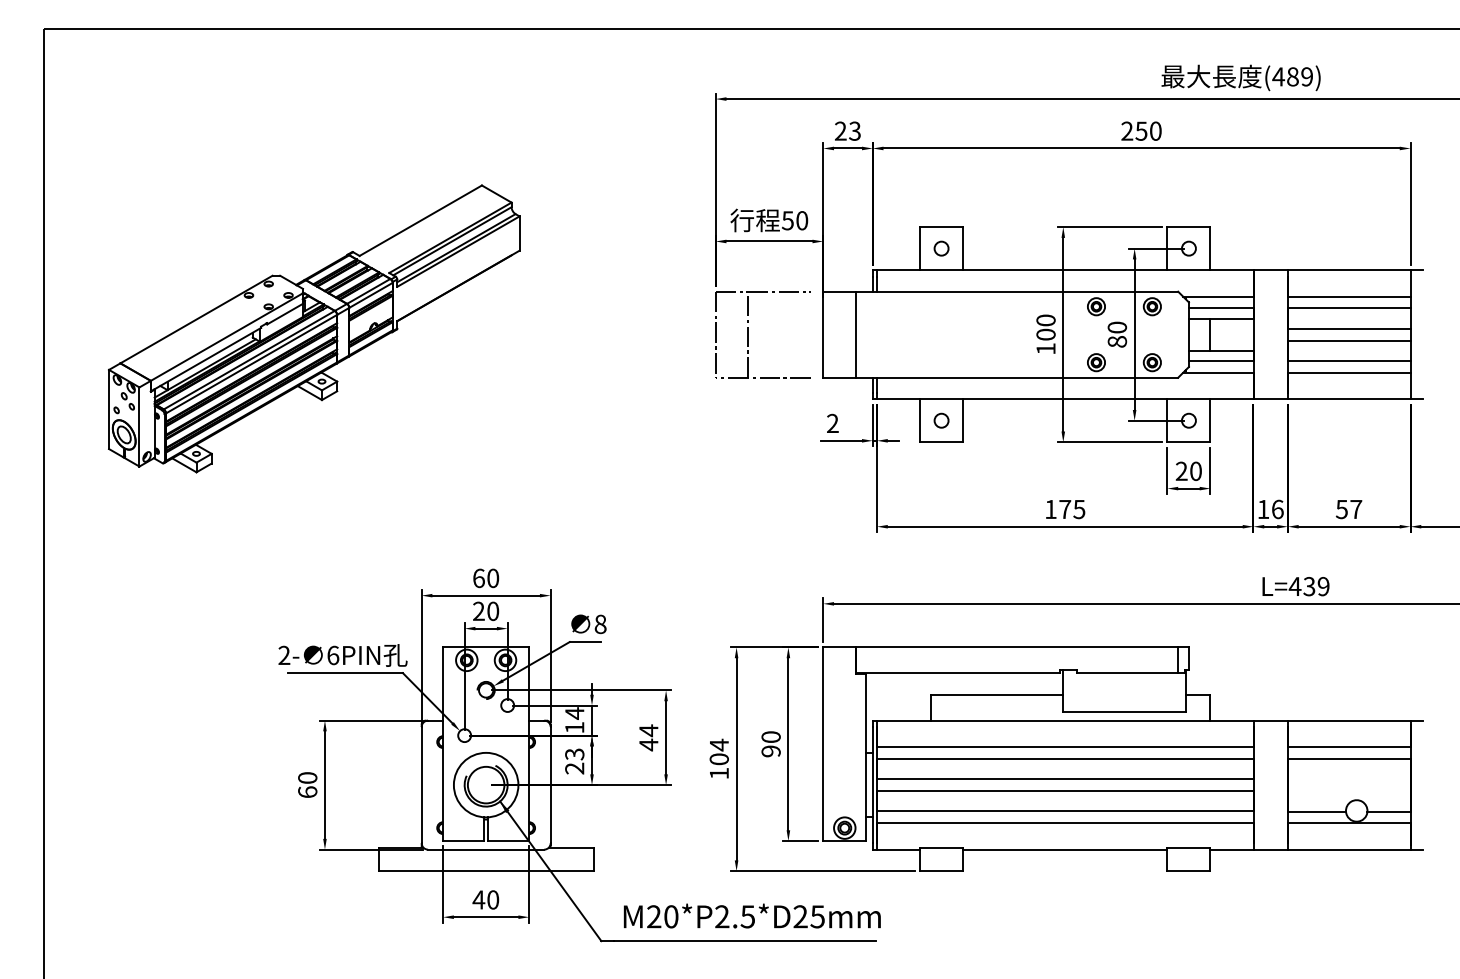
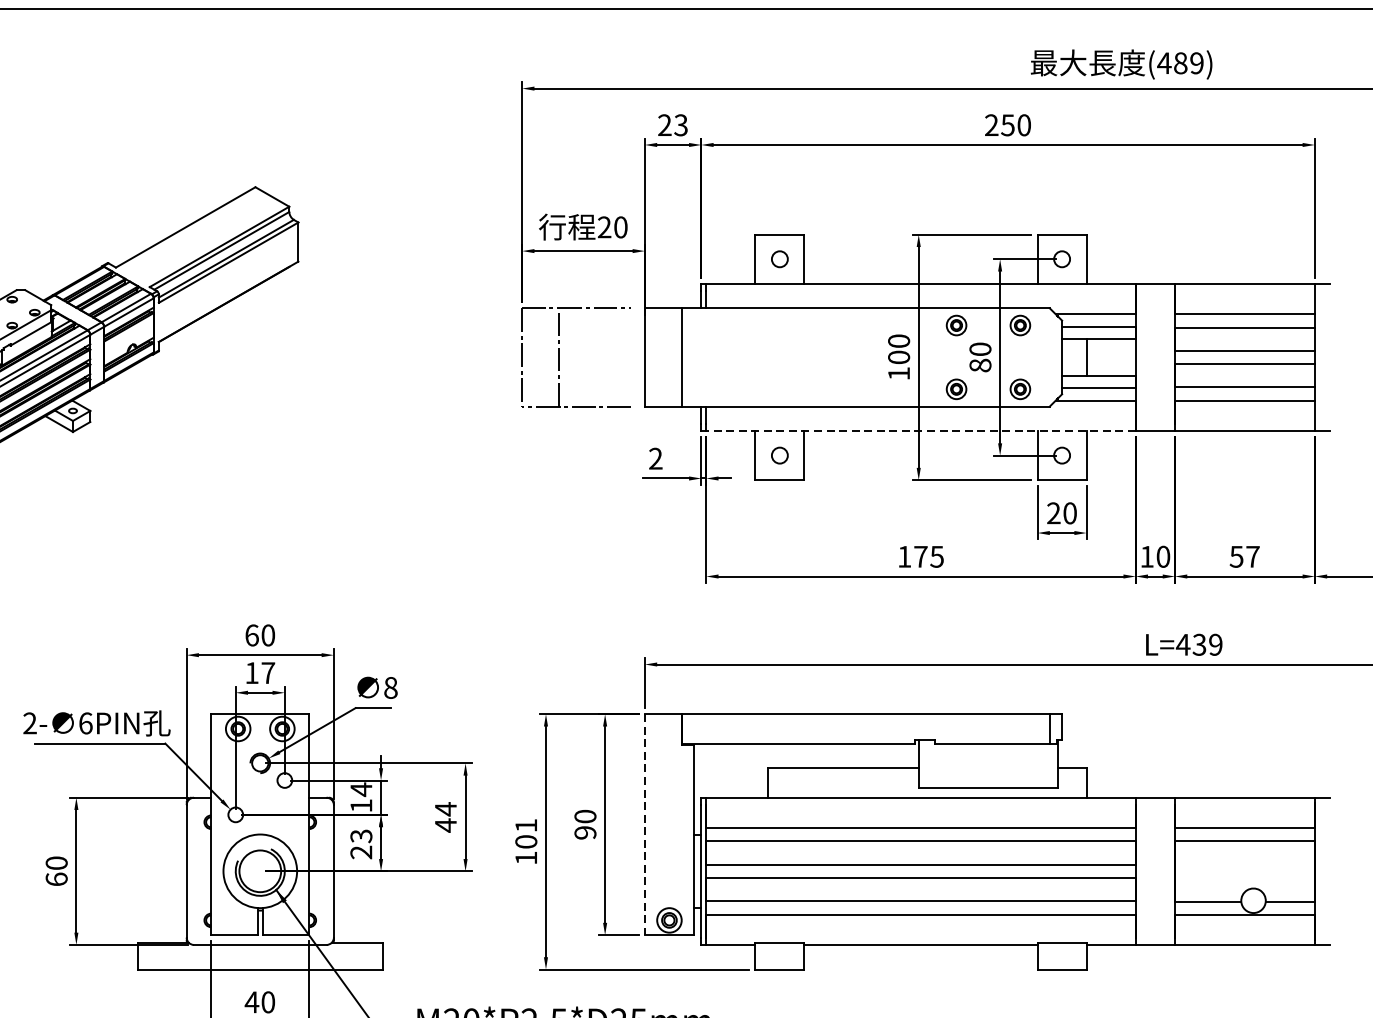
text: (787, 220) -> (604, 227), 50 -> 20
line: (1064, 399) -> (920, 431), solid -> dashed
text: (1277, 508) -> (1163, 555), 16 -> 10
text: (486, 611) -> (260, 673), 20 -> 17
text: (719, 744) -> (526, 824), 104 -> 101
line: (823, 744) -> (645, 824), solid -> dashed

